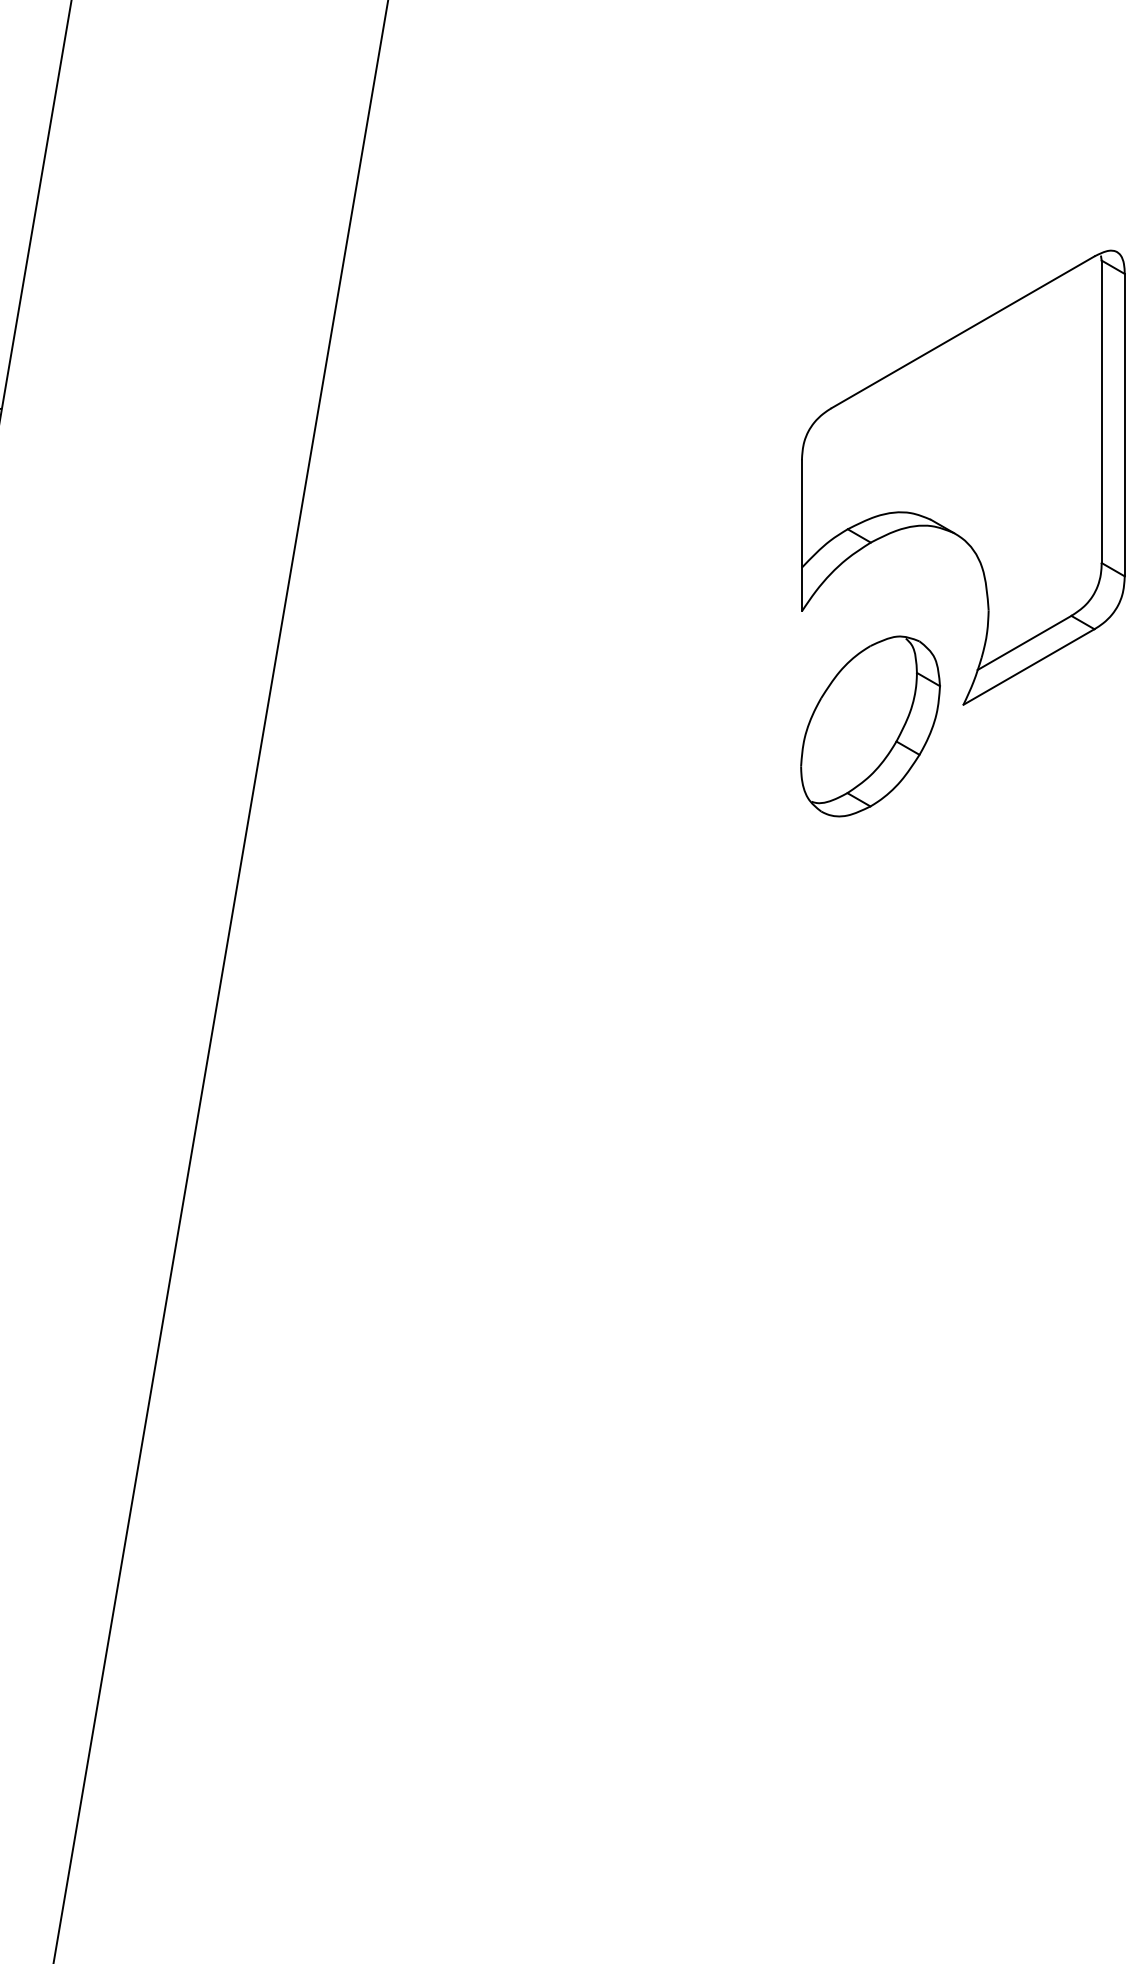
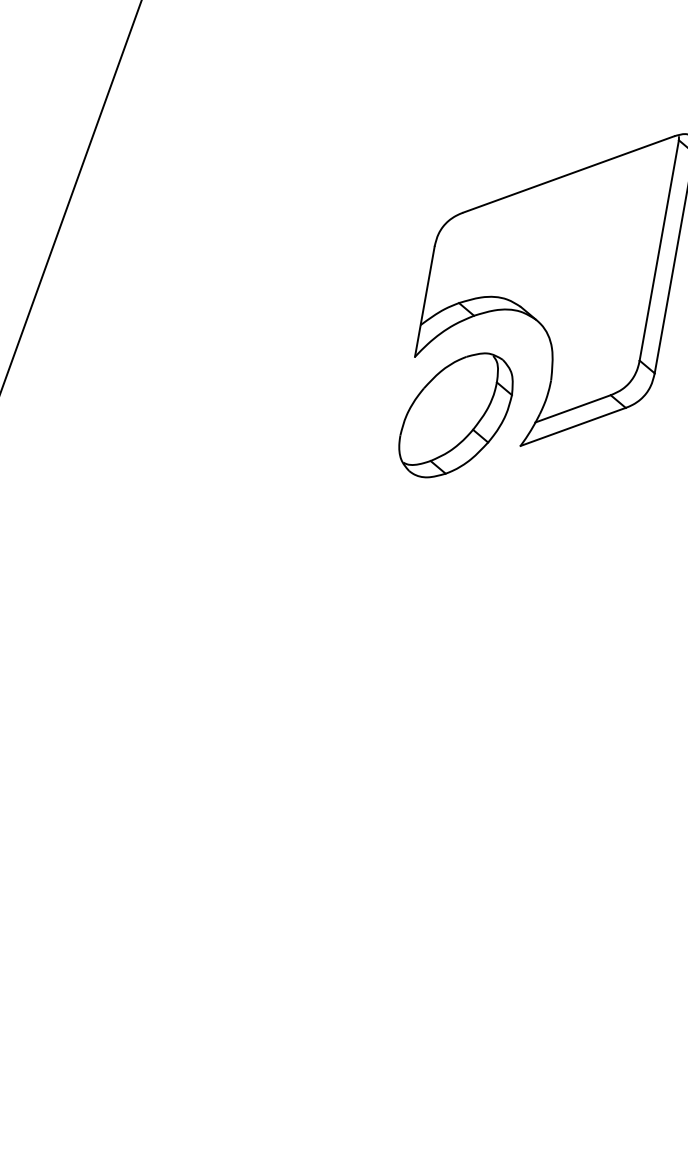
part: (870, 726) -> (456, 415), moved

